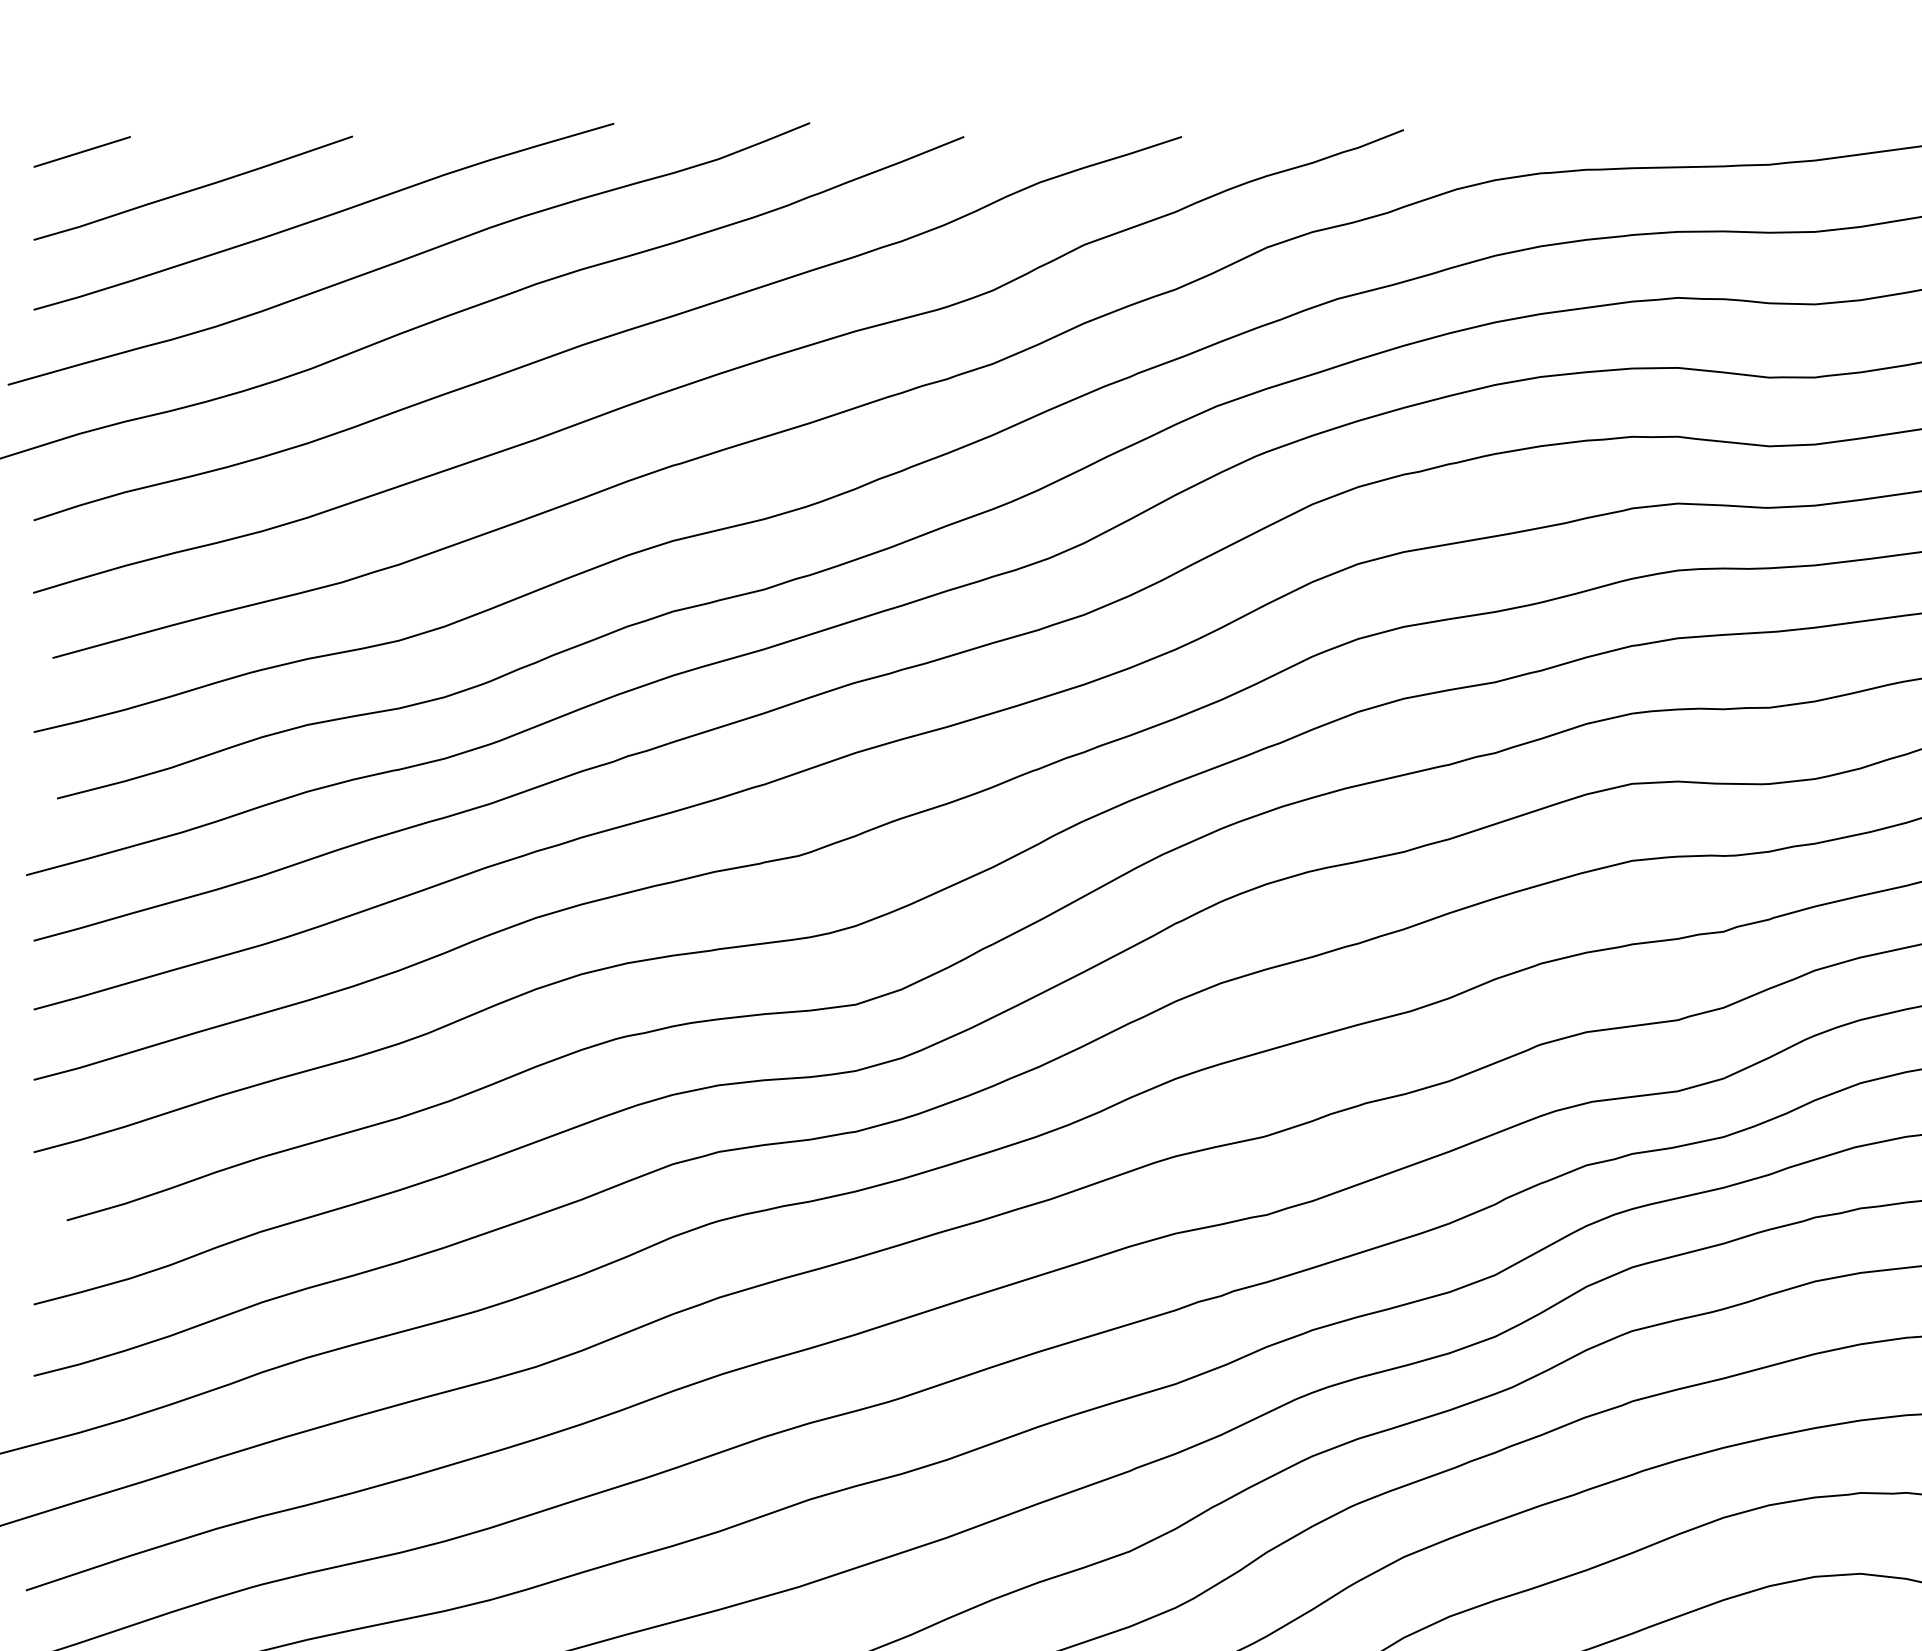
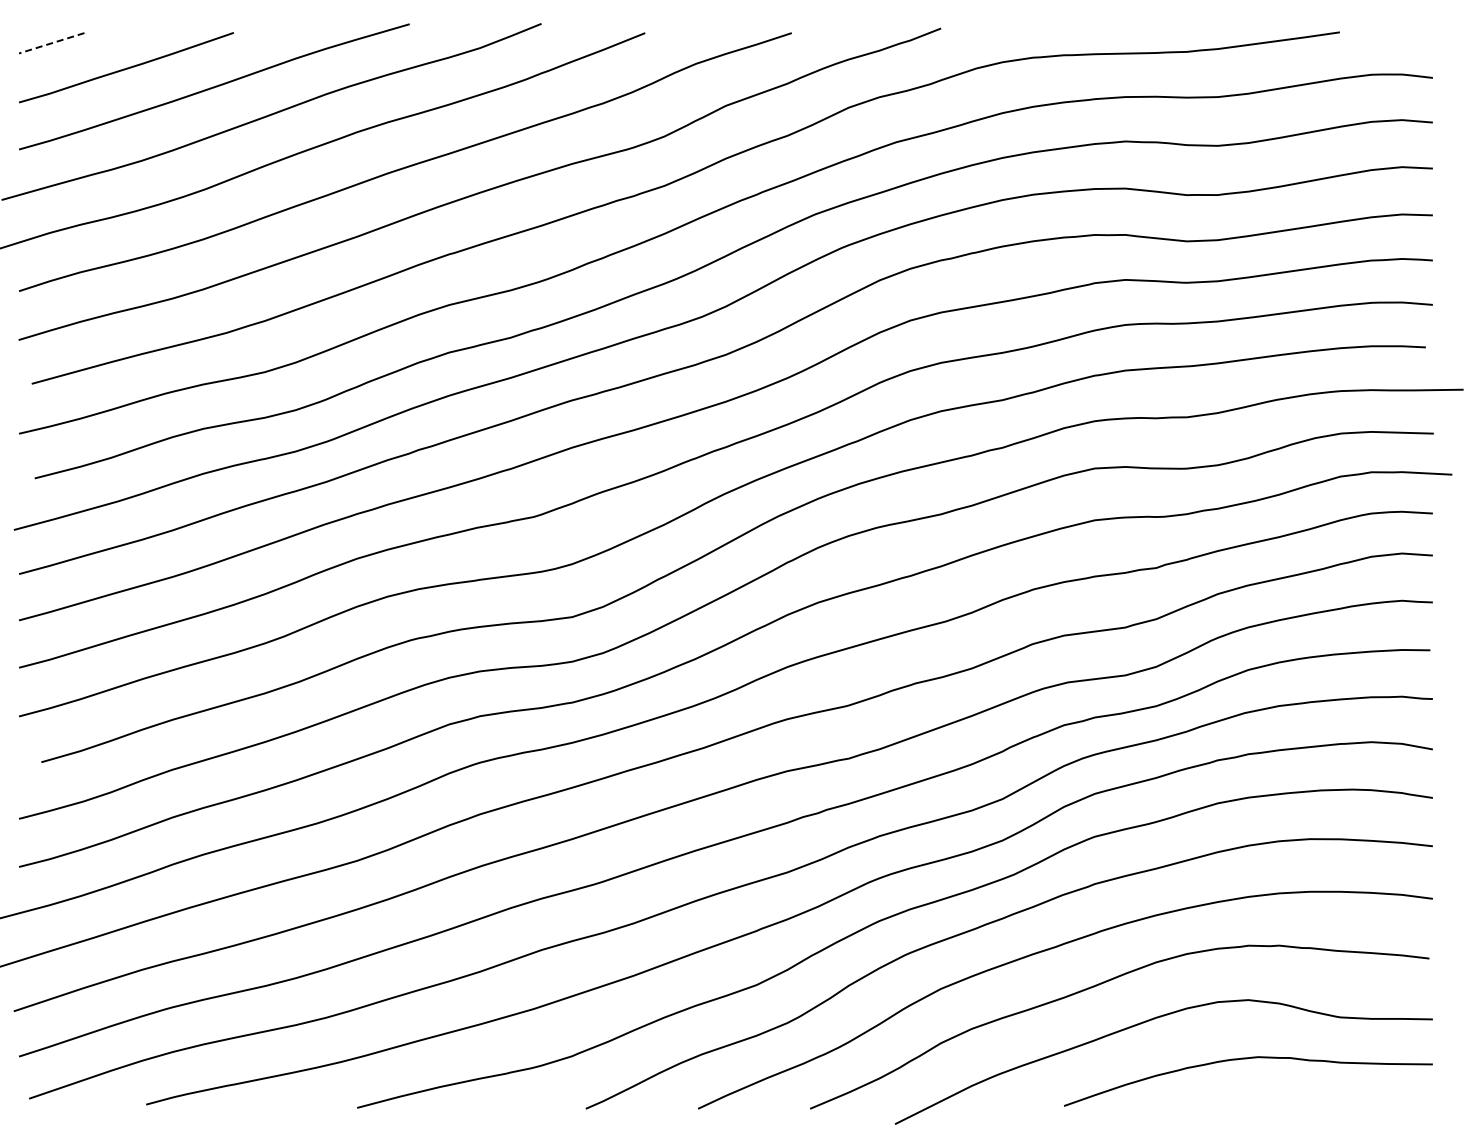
line: (81, 152) -> (51, 43), solid -> dashed

